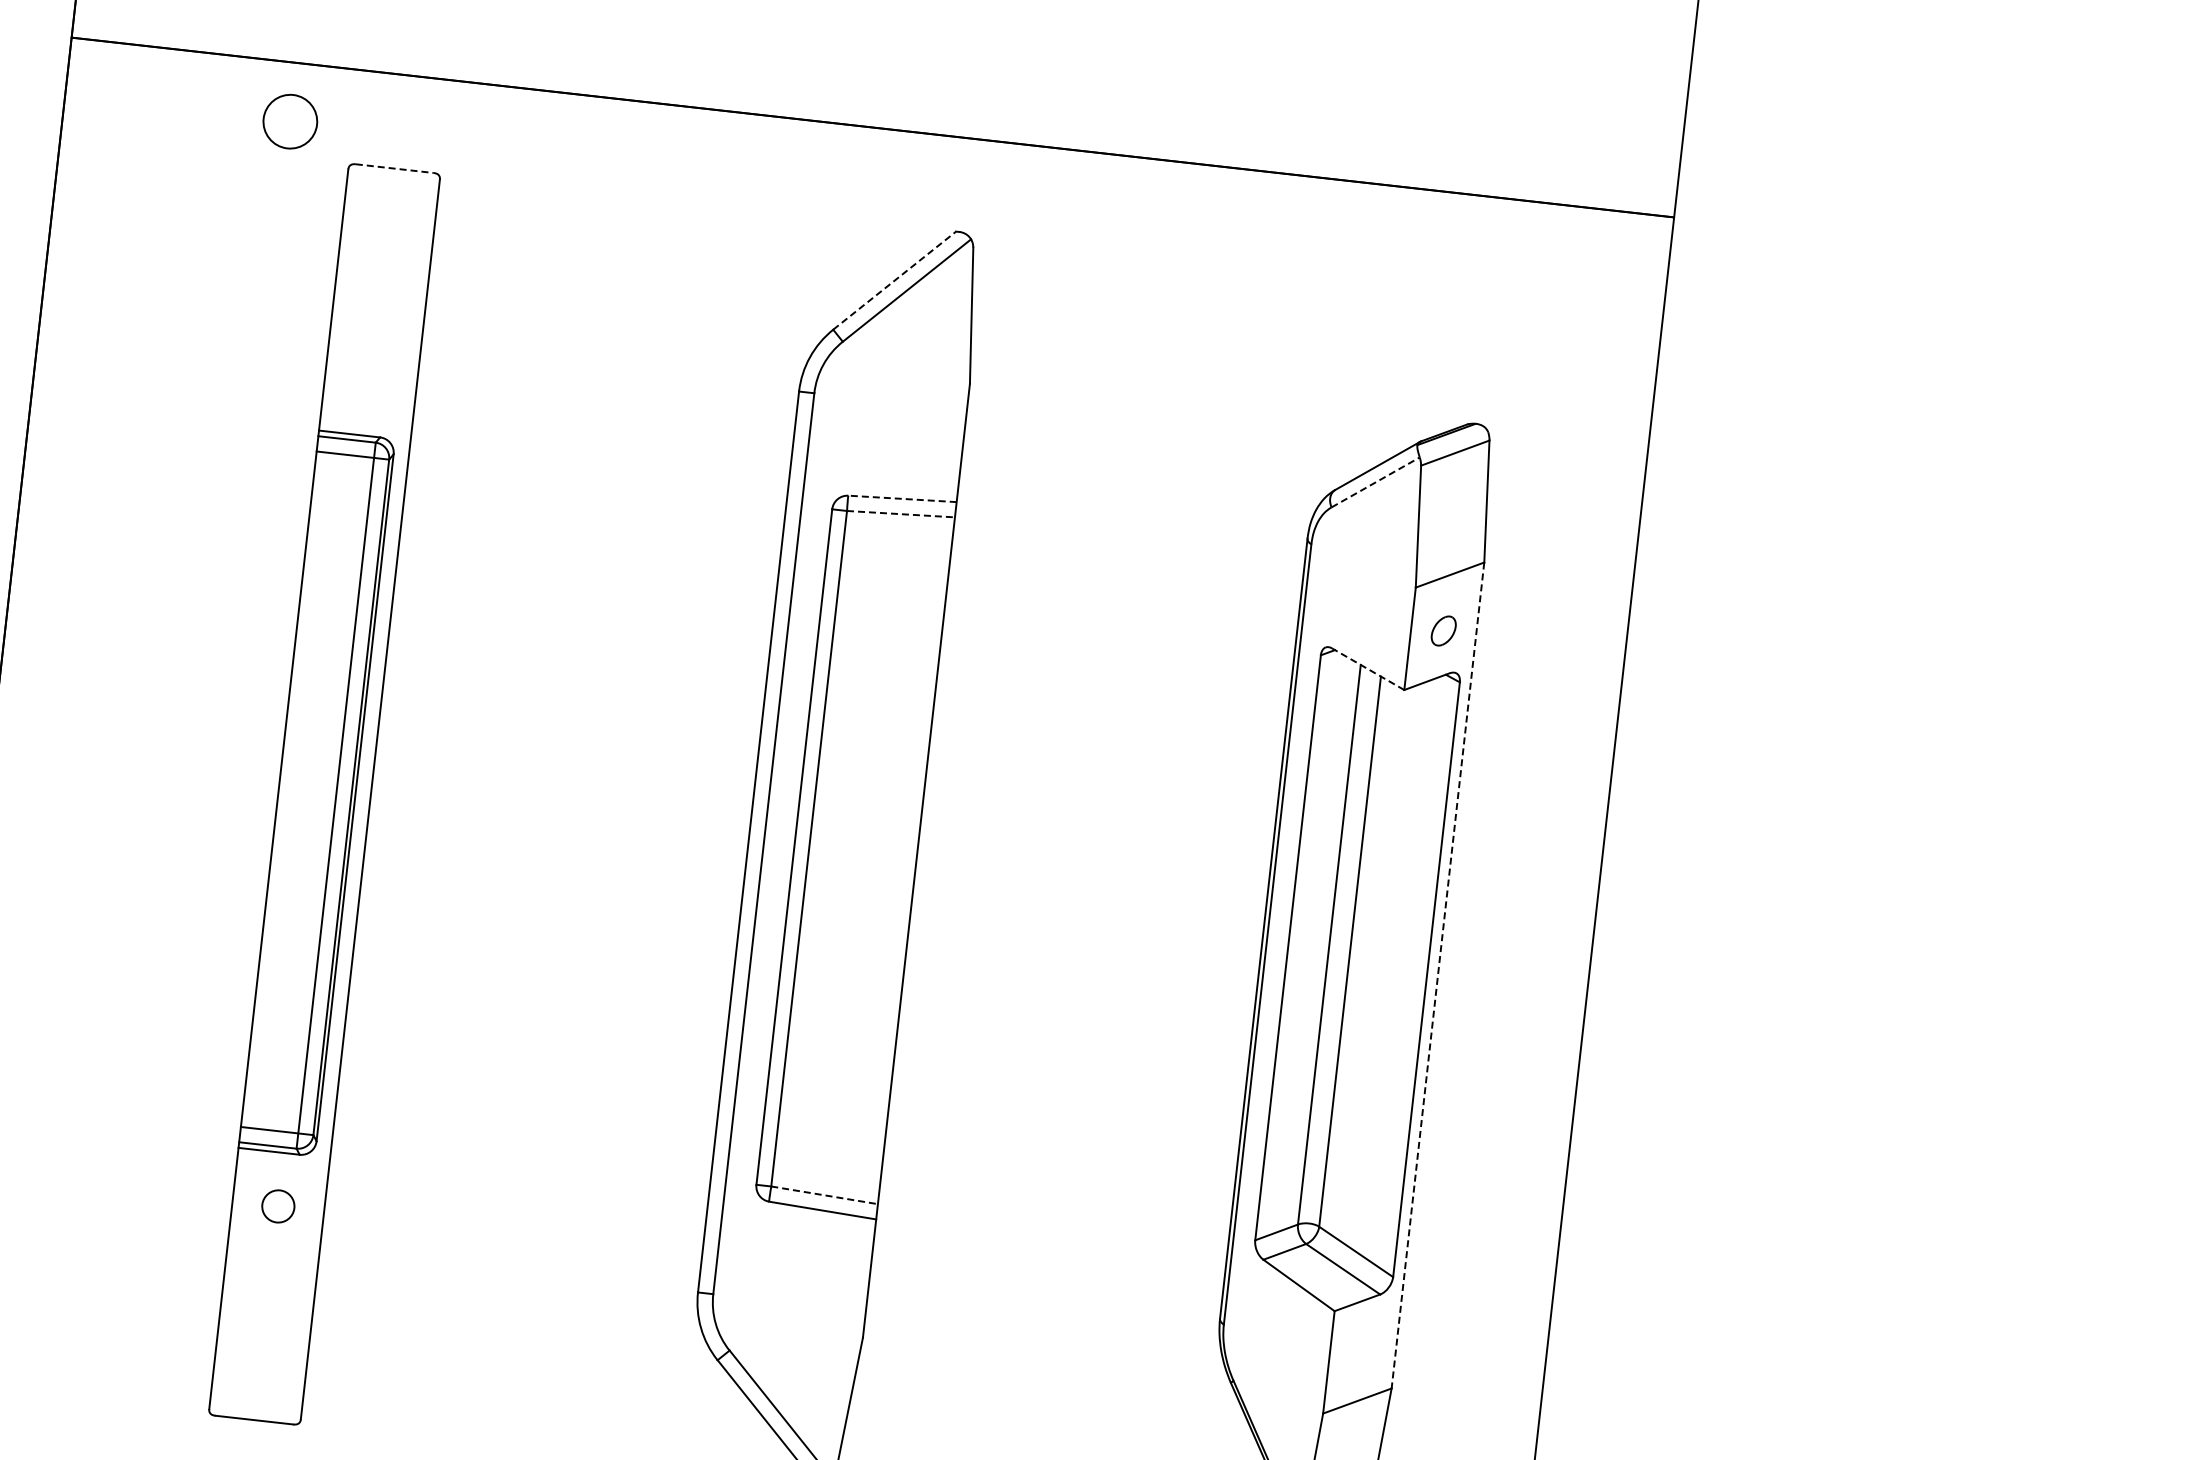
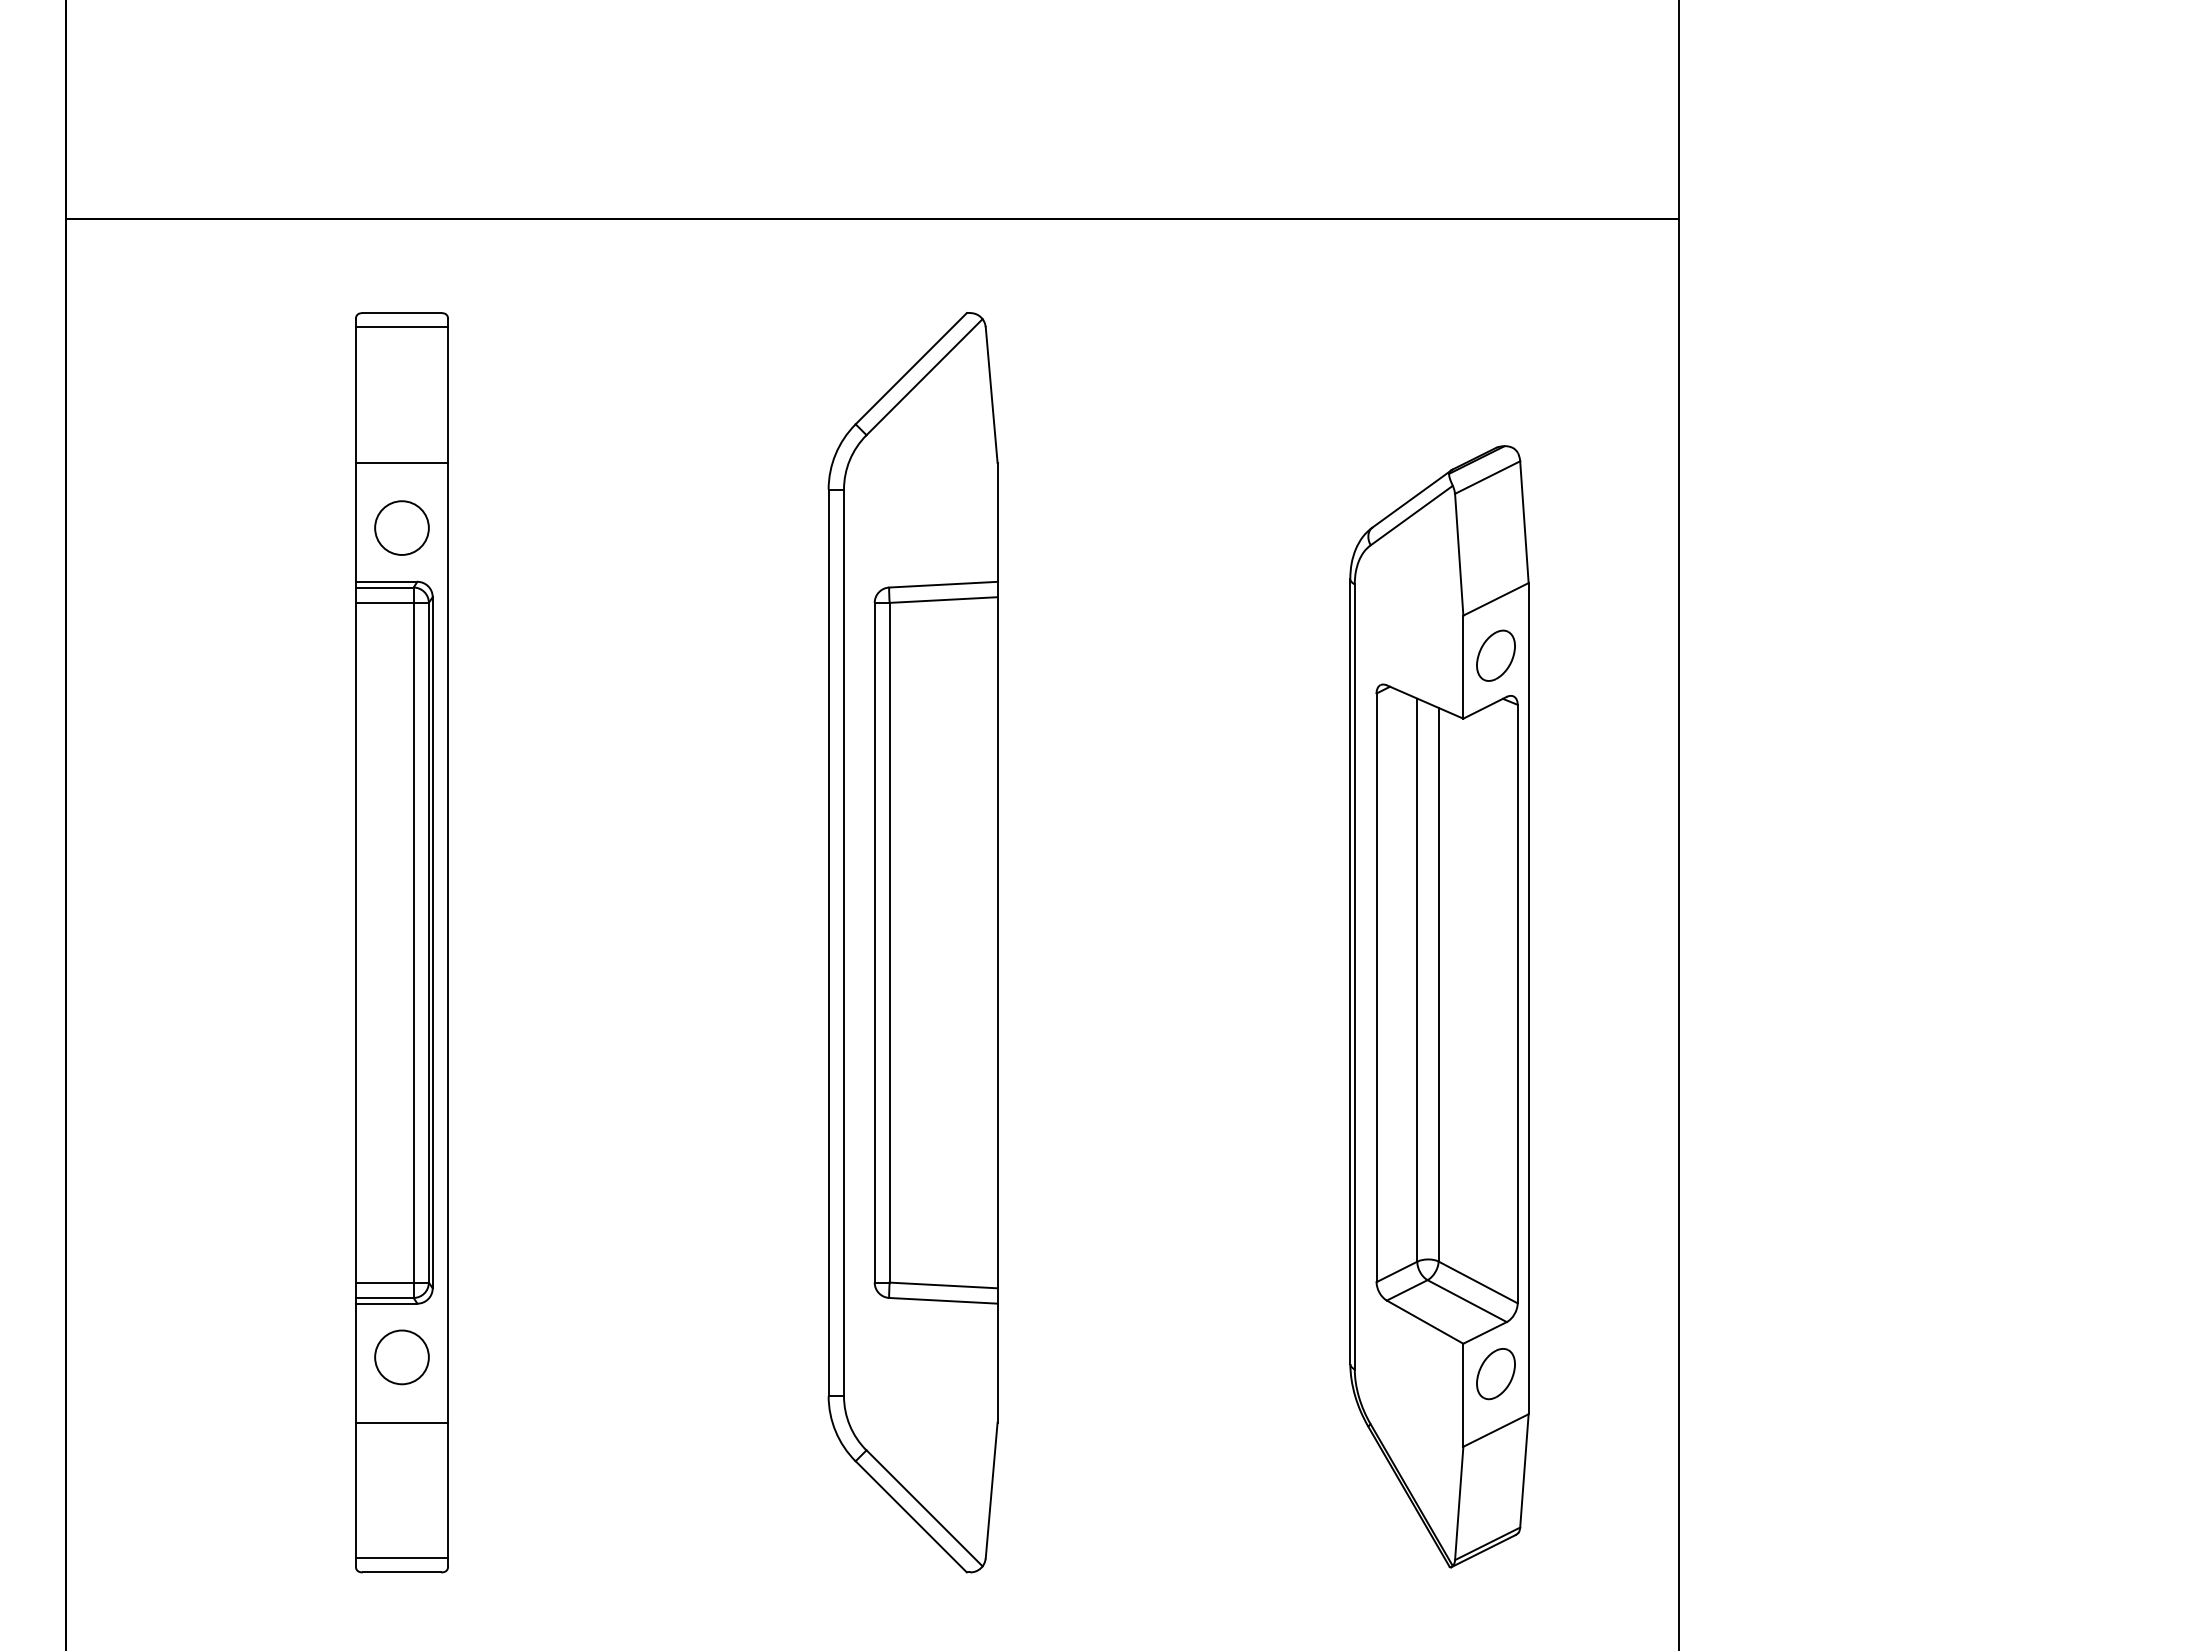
circle: (289, 121) -> (401, 527), moved
line: (395, 169) -> (402, 313), dashed -> solid
line: (392, 182) -> (401, 327), added
line: (894, 280) -> (911, 368), dashed -> solid
line: (377, 317) -> (401, 462), added
line: (1375, 482) -> (1411, 515), dashed -> solid
line: (901, 498) -> (942, 584), dashed -> solid
line: (901, 514) -> (944, 600), dashed -> solid
part: (1443, 630) -> (1495, 655), size x1.67
line: (1368, 669) -> (1425, 702), dashed -> solid
line: (1437, 975) -> (1528, 998), dashed -> solid
line: (825, 1195) -> (944, 1285), dashed -> solid
circle: (277, 1206) -> (401, 1357), size x1.67
line: (270, 1271) -> (401, 1422), added
part: (1363, 1345) -> (1495, 1374), added
line: (255, 1406) -> (401, 1558), added

